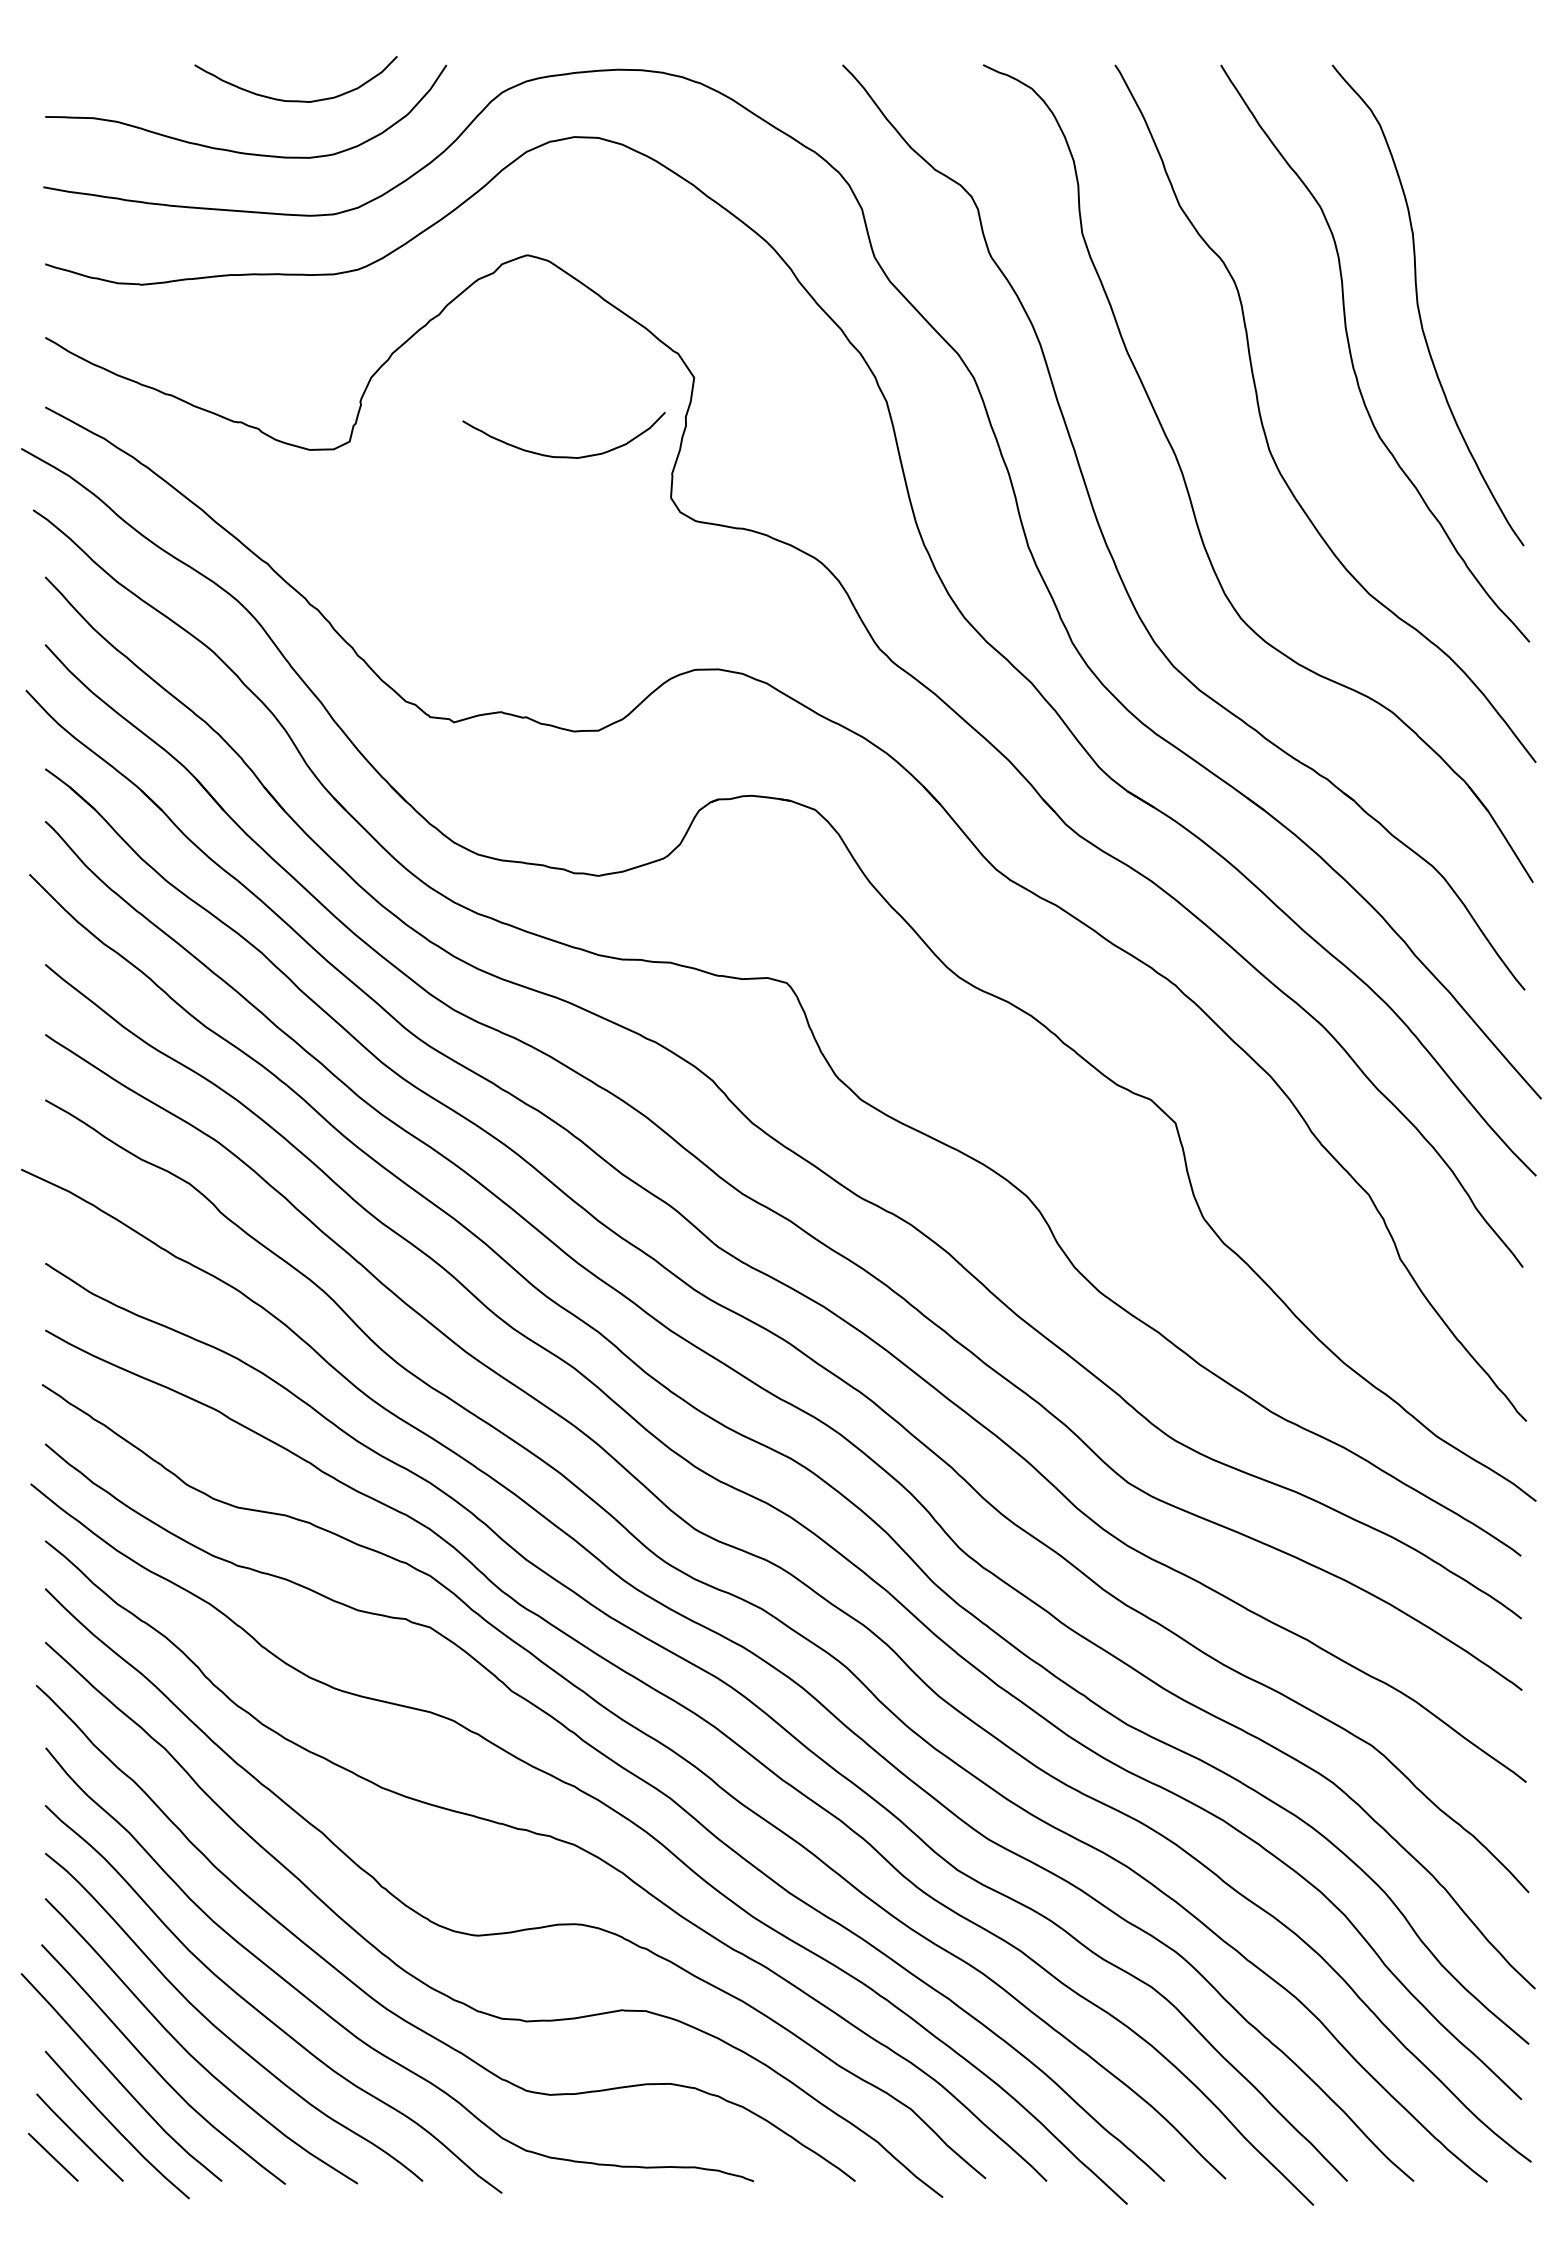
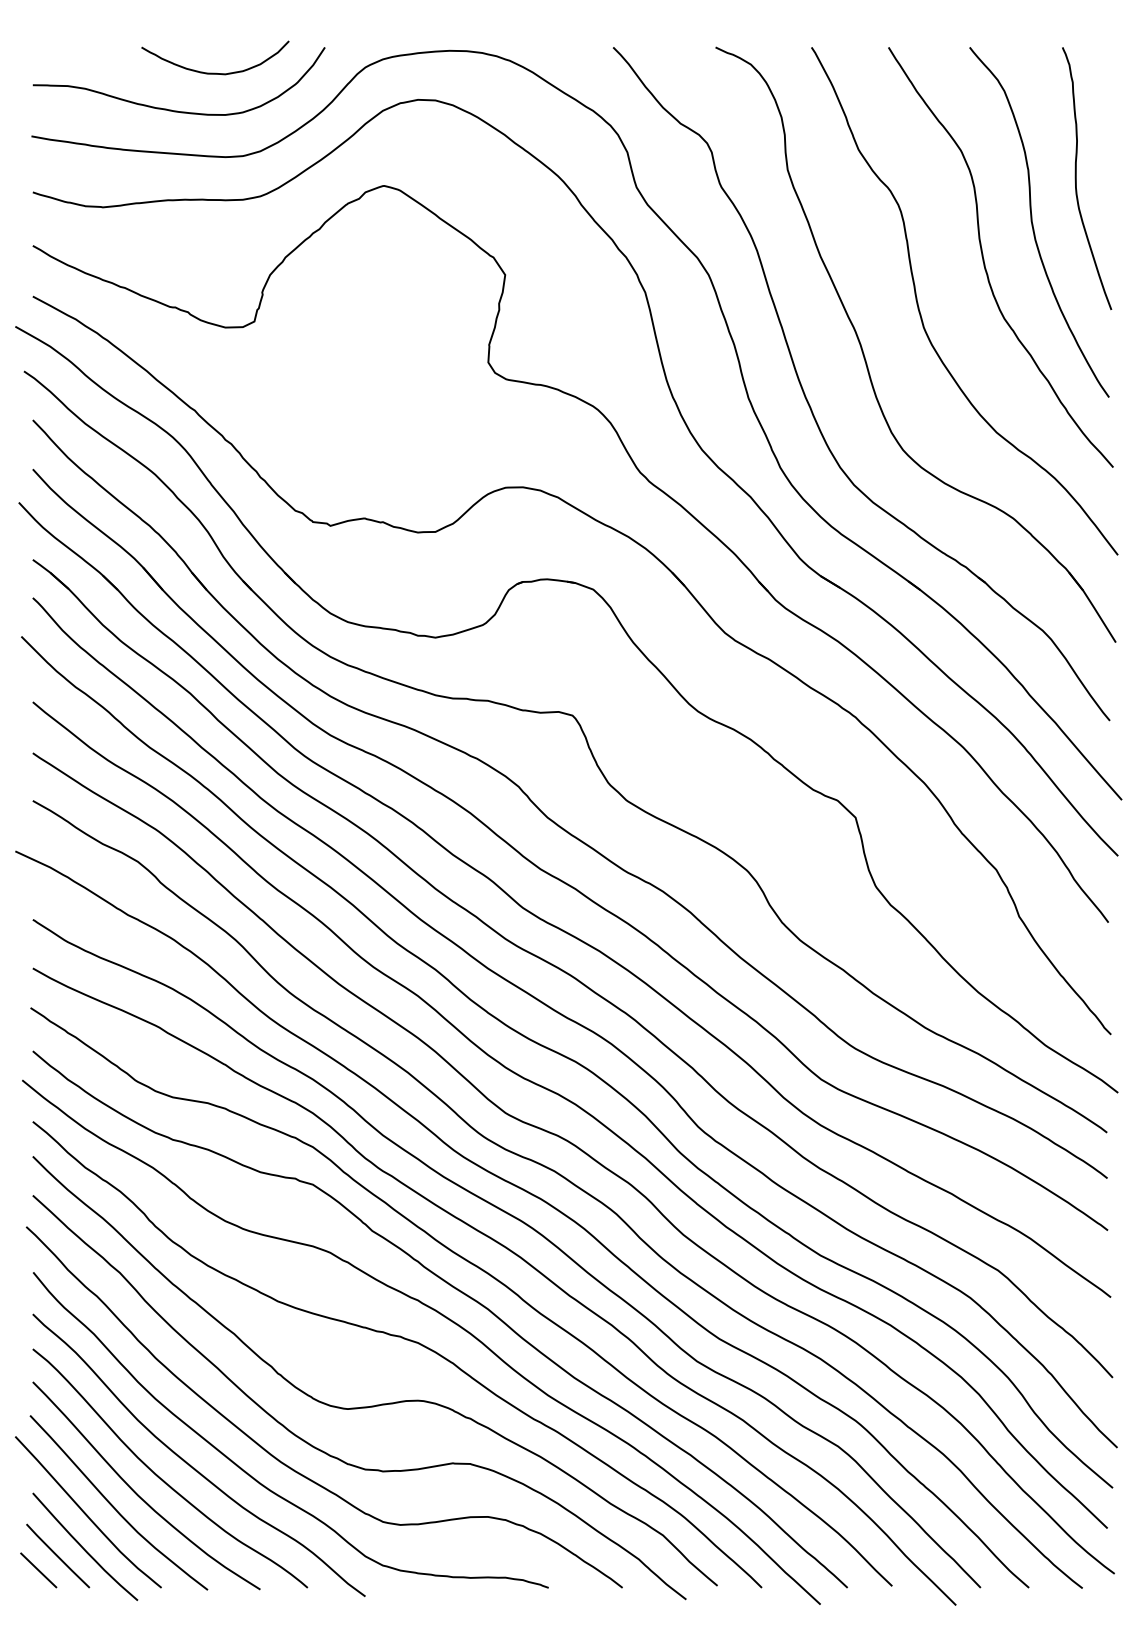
curve: (1478, 244) -> (1076, 178), added
curve: (563, 456) -> (410, 332), removed

